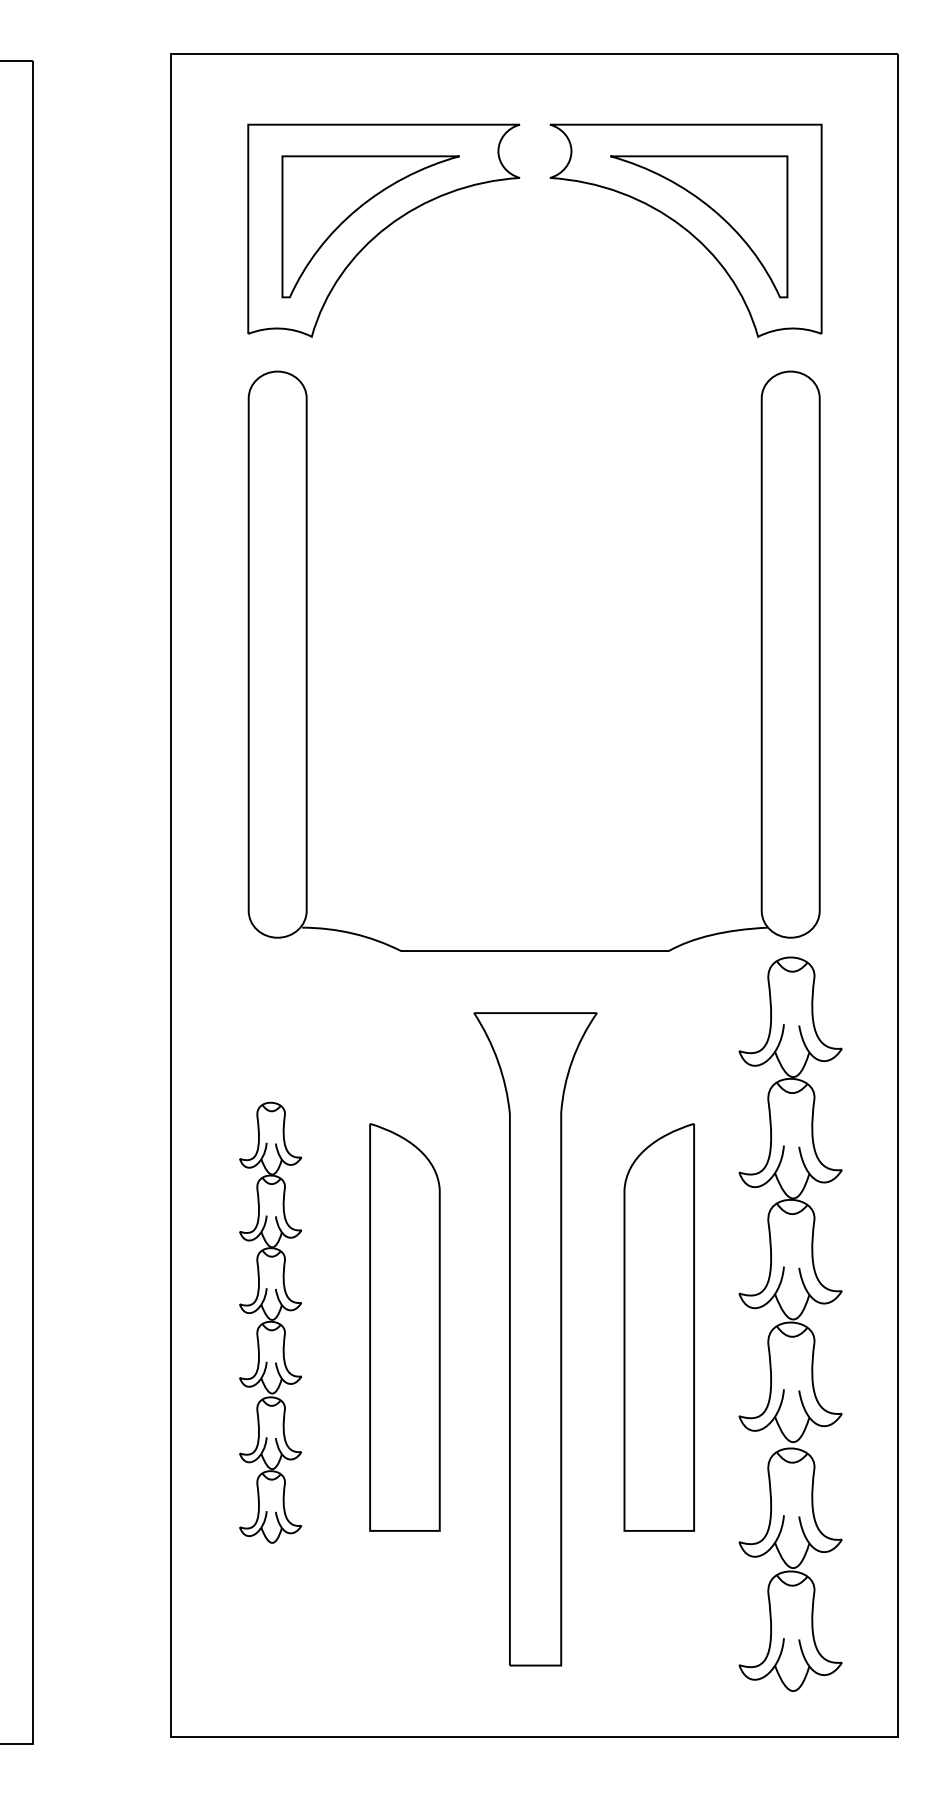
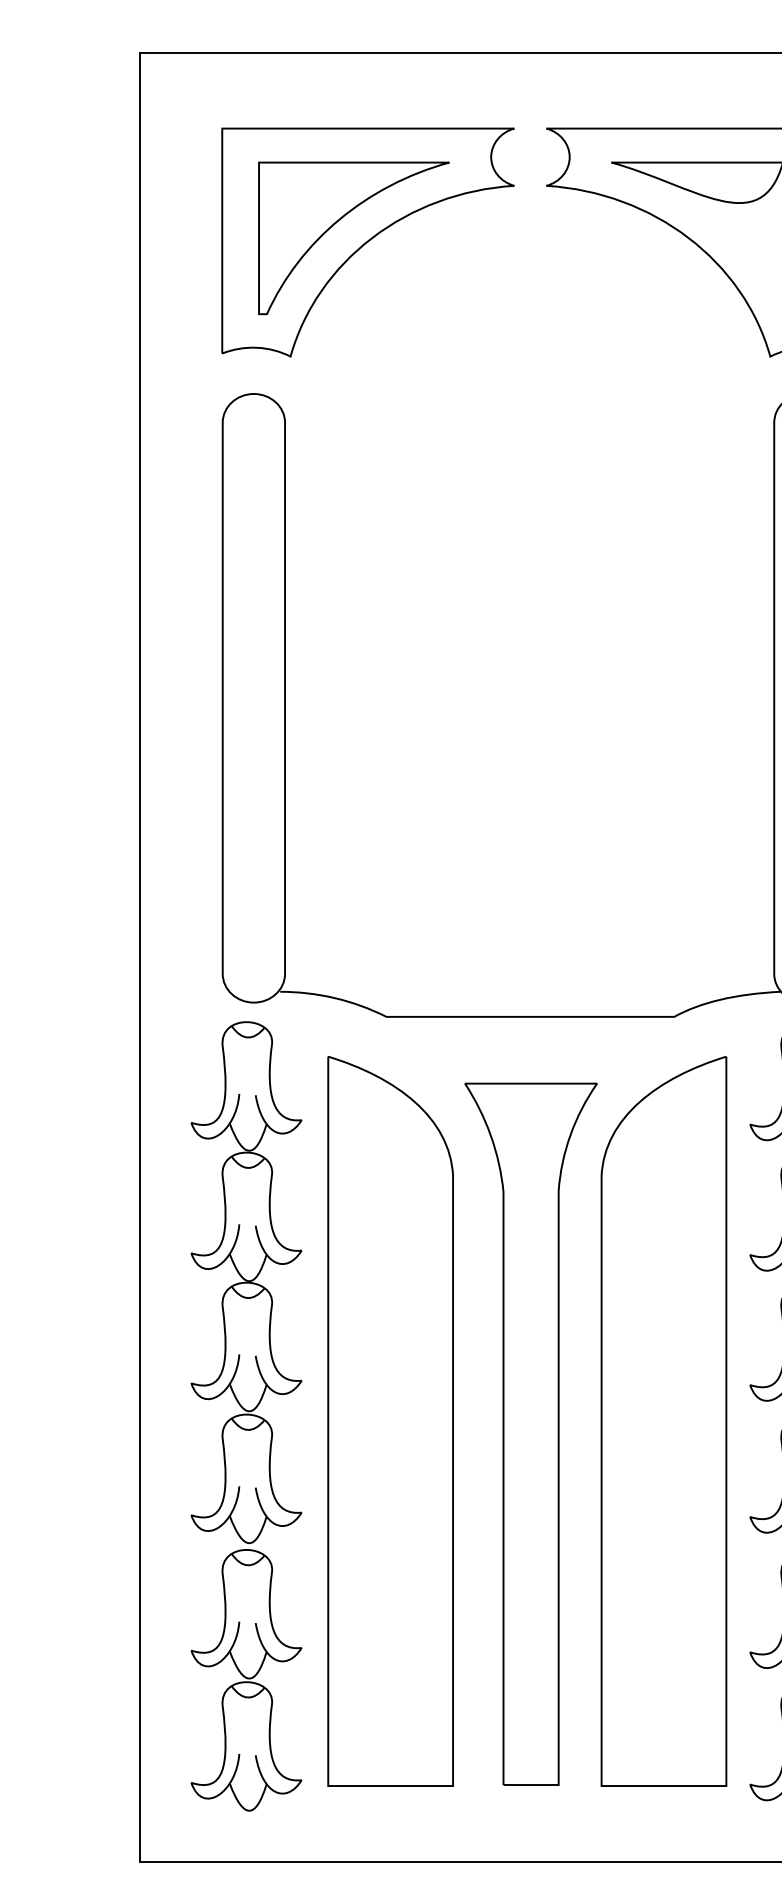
part: (270, 1322) -> (246, 1416), size x1.67
part: (404, 1327) -> (390, 1421), size x1.67
part: (659, 1327) -> (664, 1421), size x1.67

